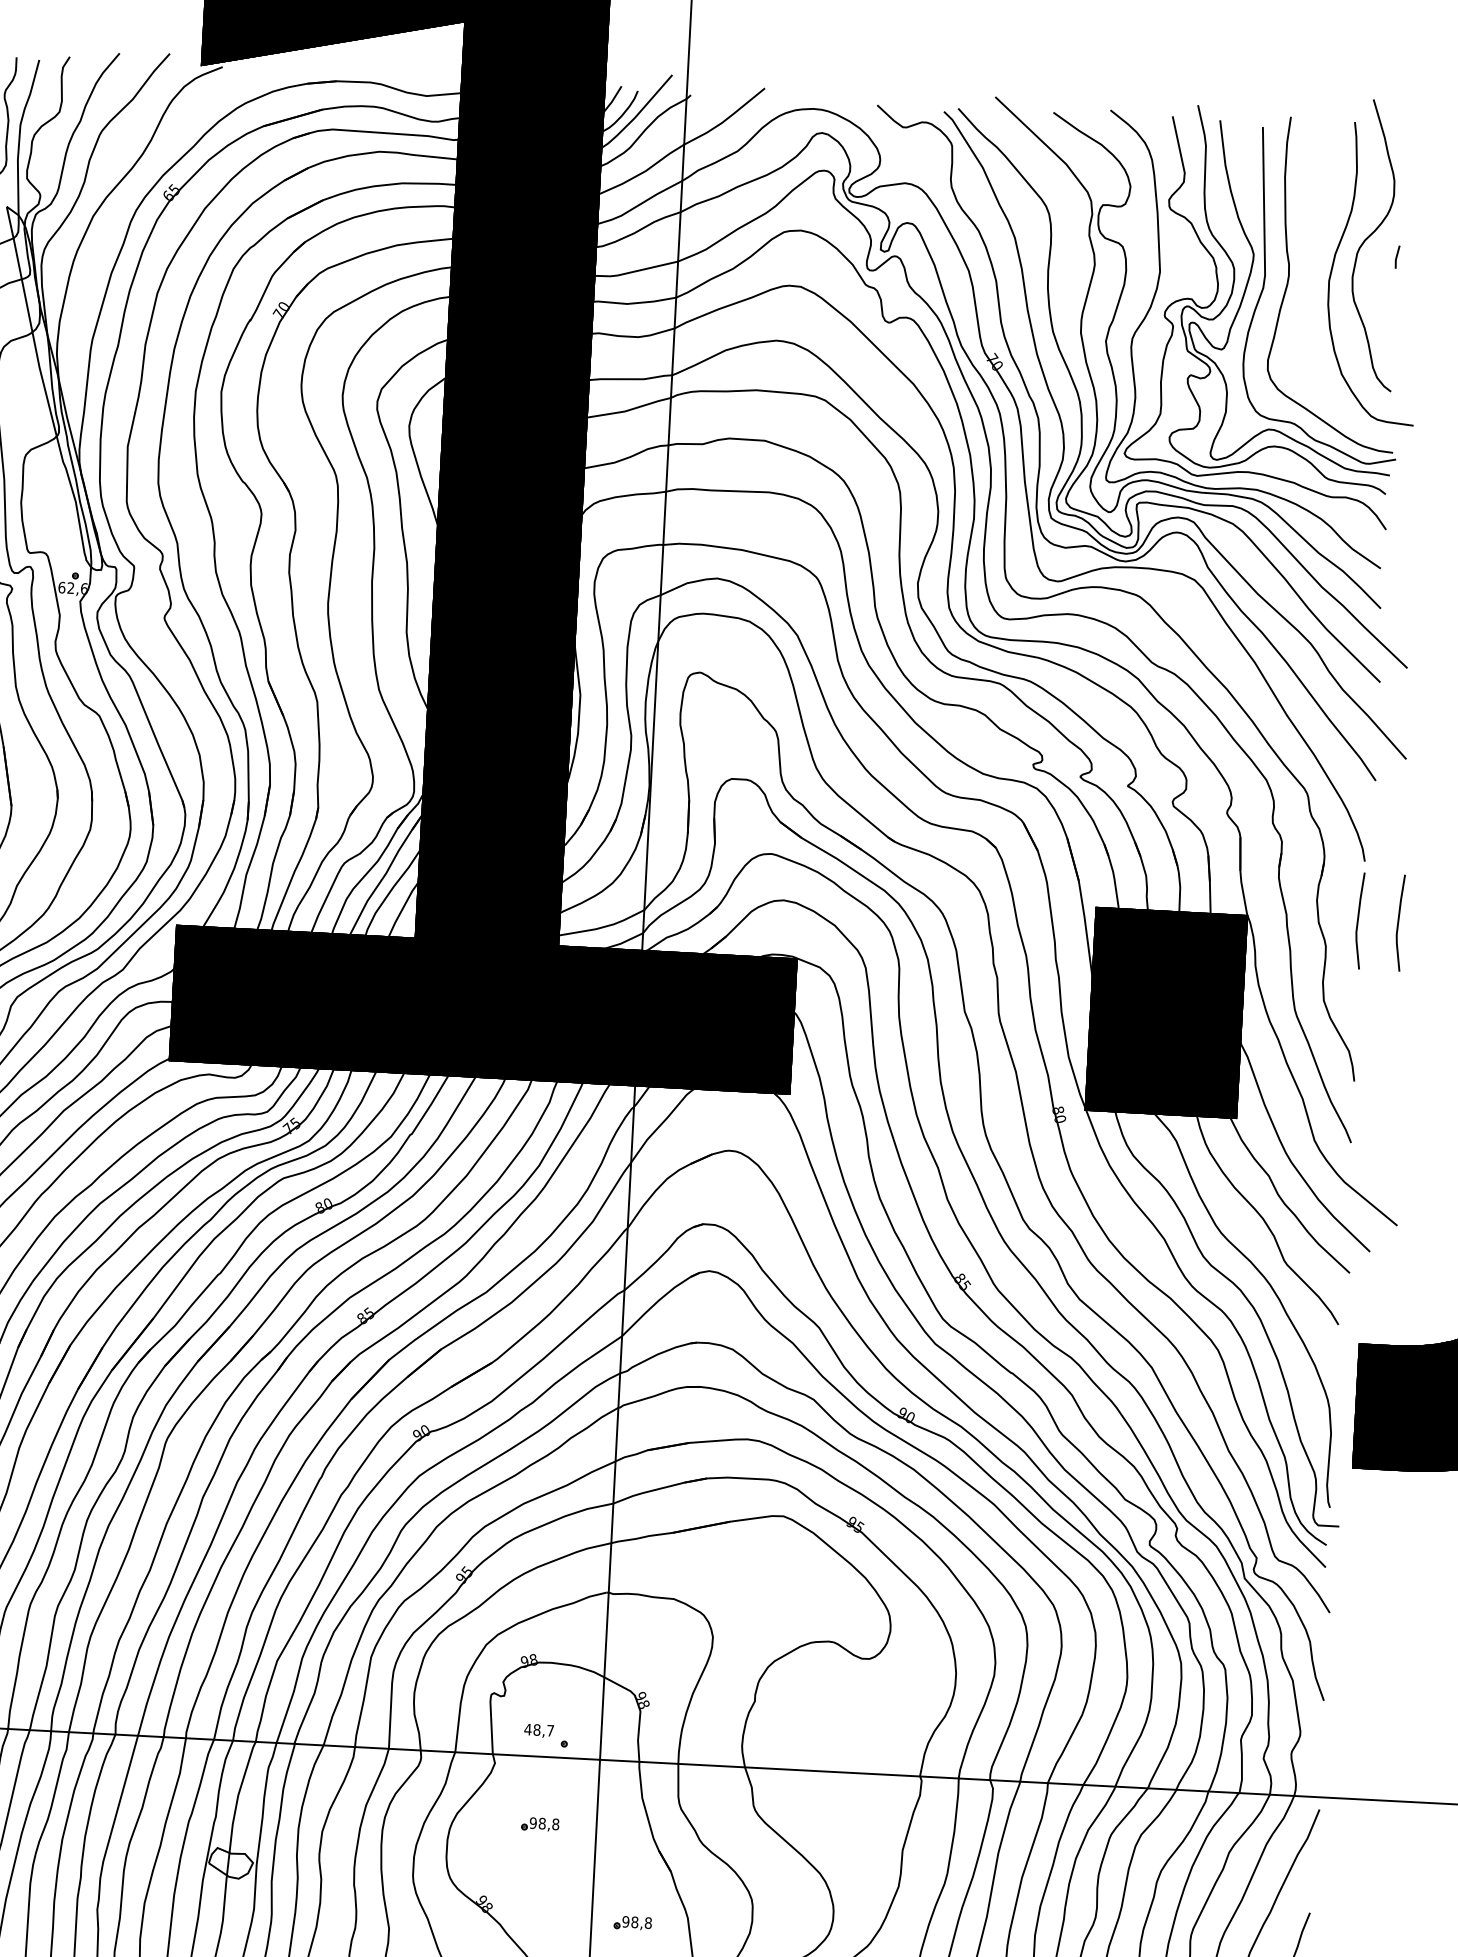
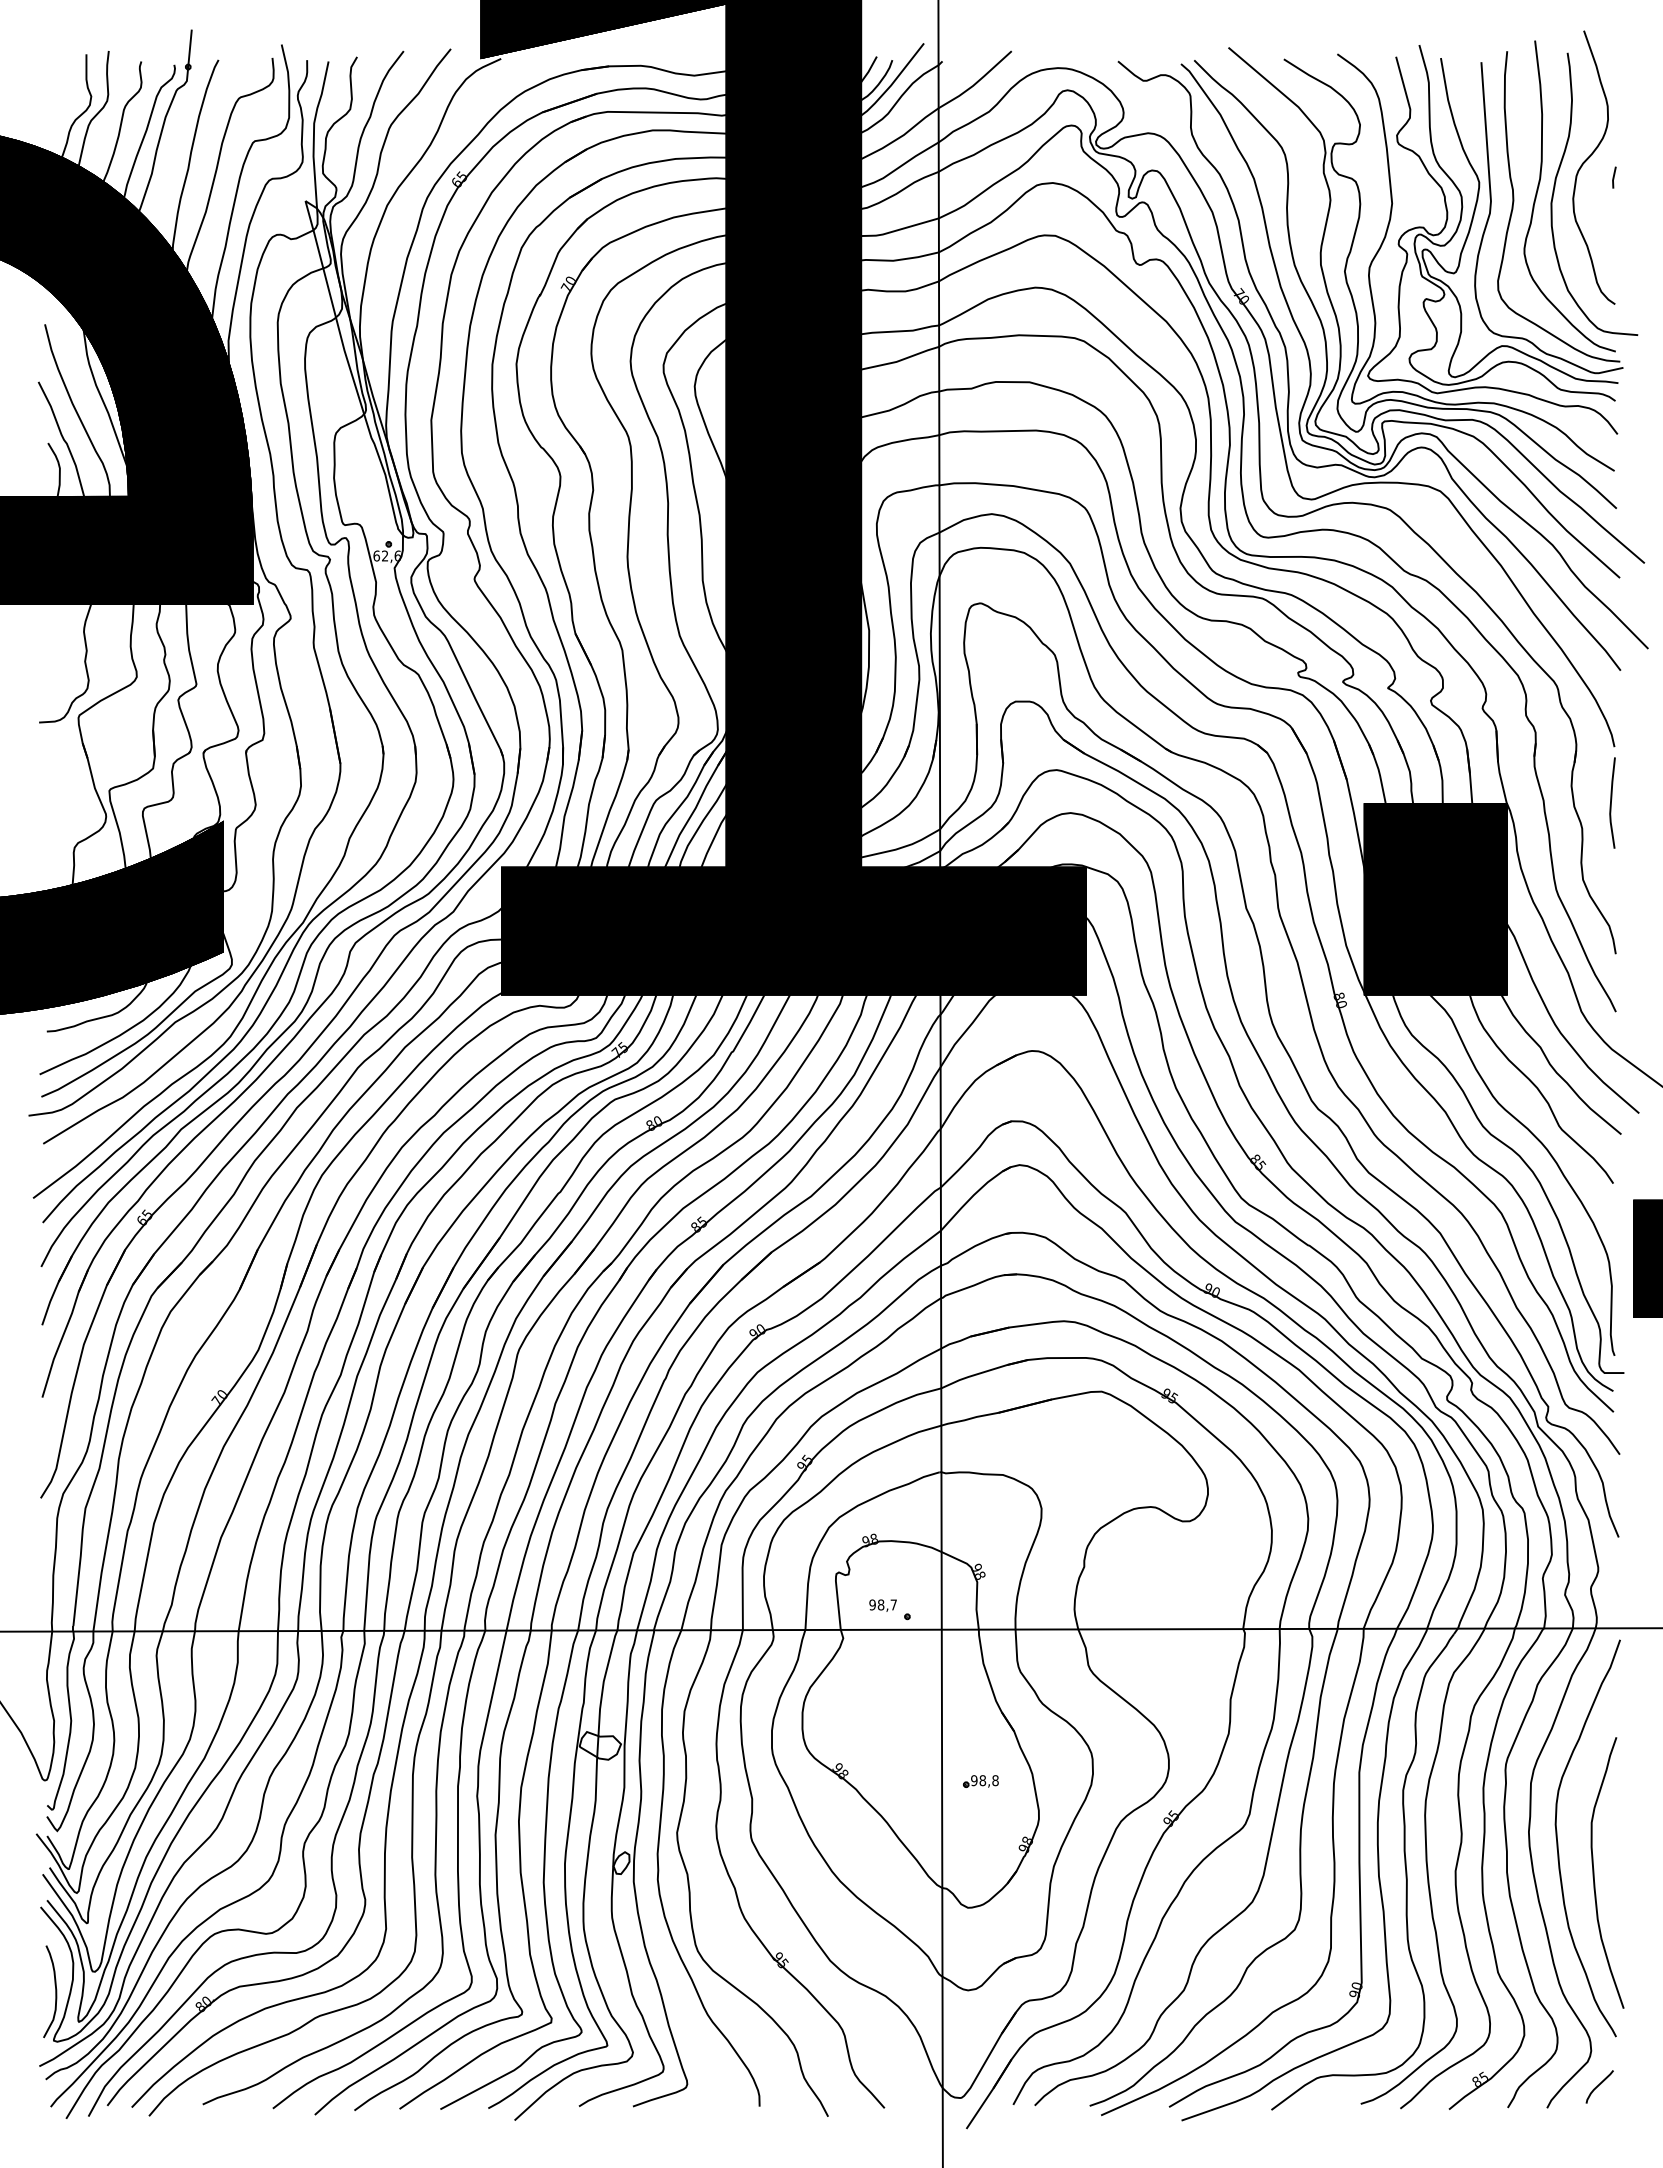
curve: (1316, 266) -> (1538, 190), added
line: (1398, 922) -> (1649, 802), removed
text: (527, 1729) -> (872, 1604), 48,7 -> 98,7
part: (539, 1824) -> (888, 1693), removed

